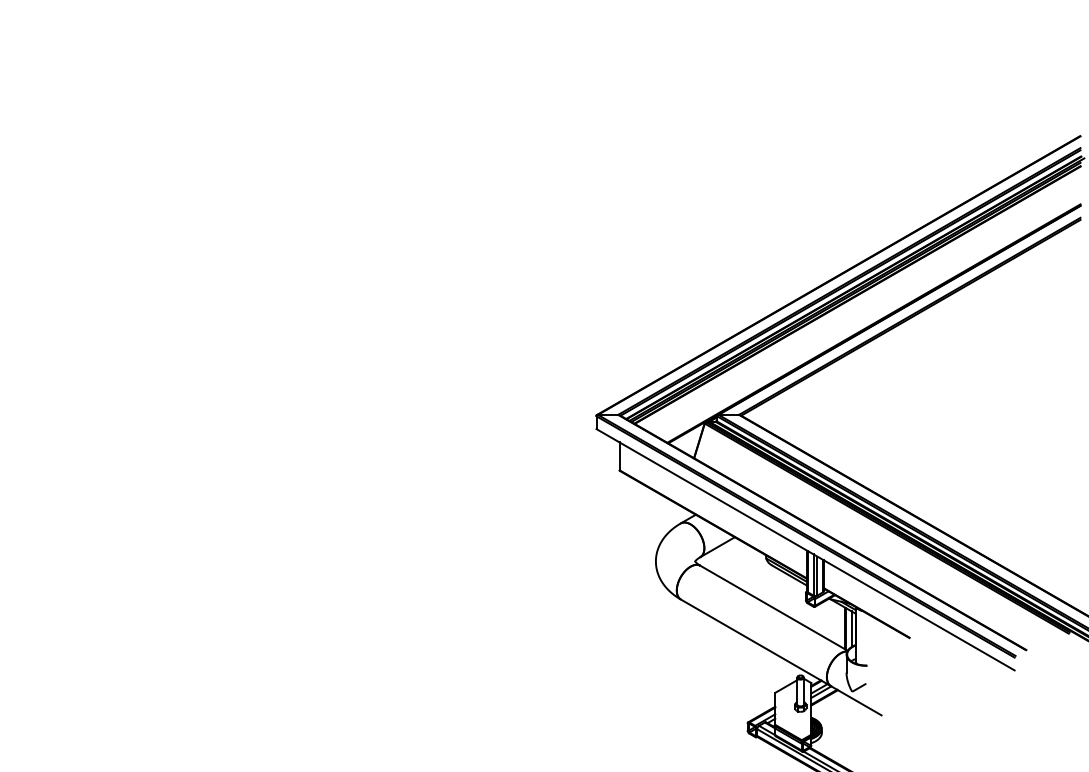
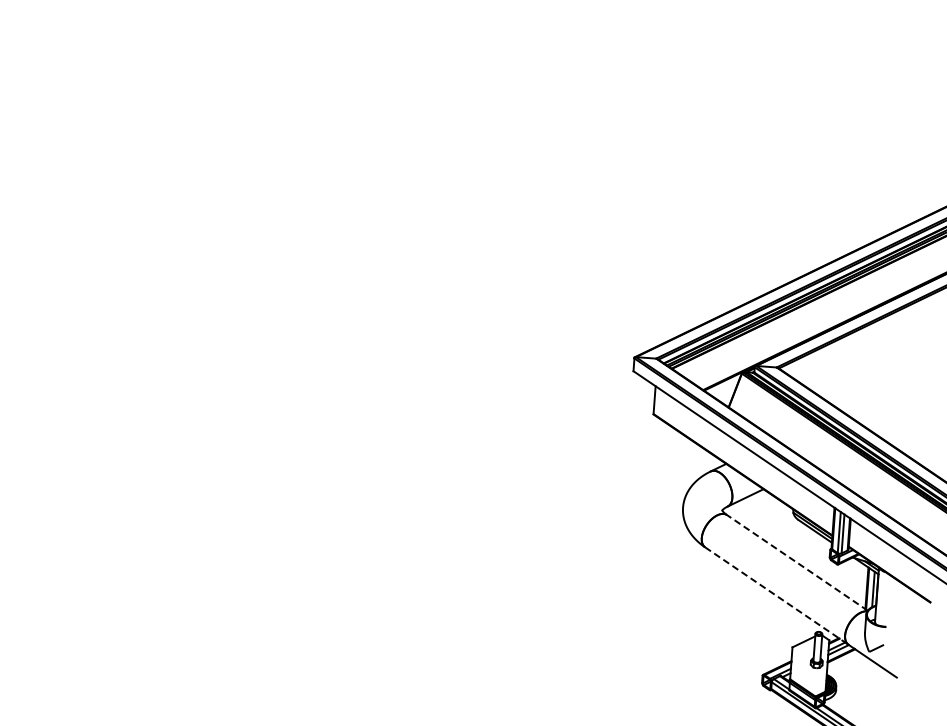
line: (773, 608) -> (796, 563), solid -> dashed
line: (755, 642) -> (776, 595), solid -> dashed

